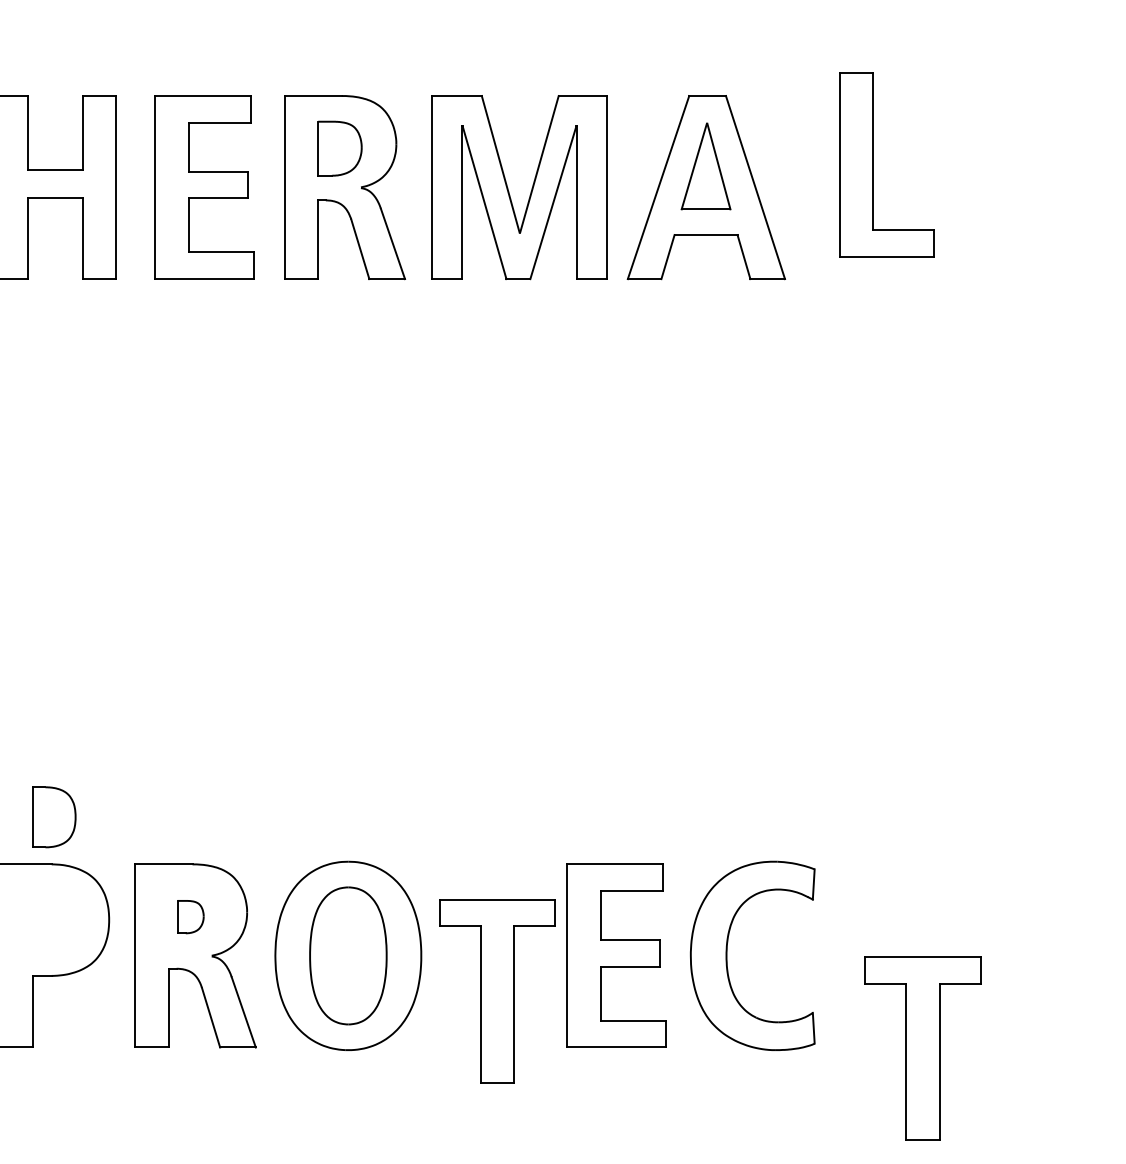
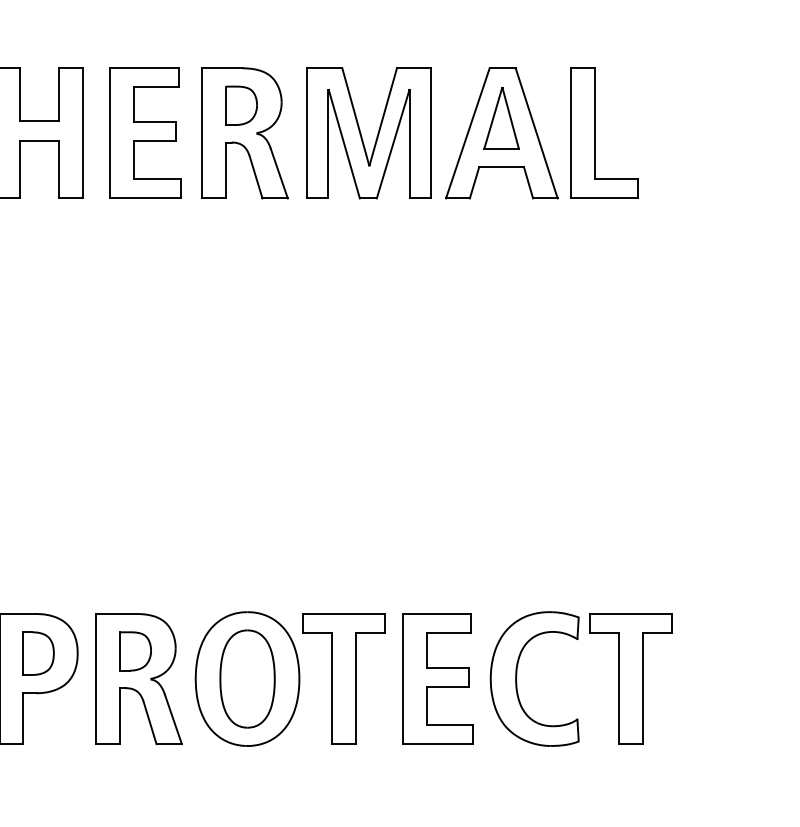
part: (873, 163) -> (595, 132), moved
part: (53, 817) -> (38, 653), moved
part: (190, 917) -> (135, 651), size x1.67
part: (496, 990) -> (343, 678), moved
part: (922, 1048) -> (630, 678), moved

